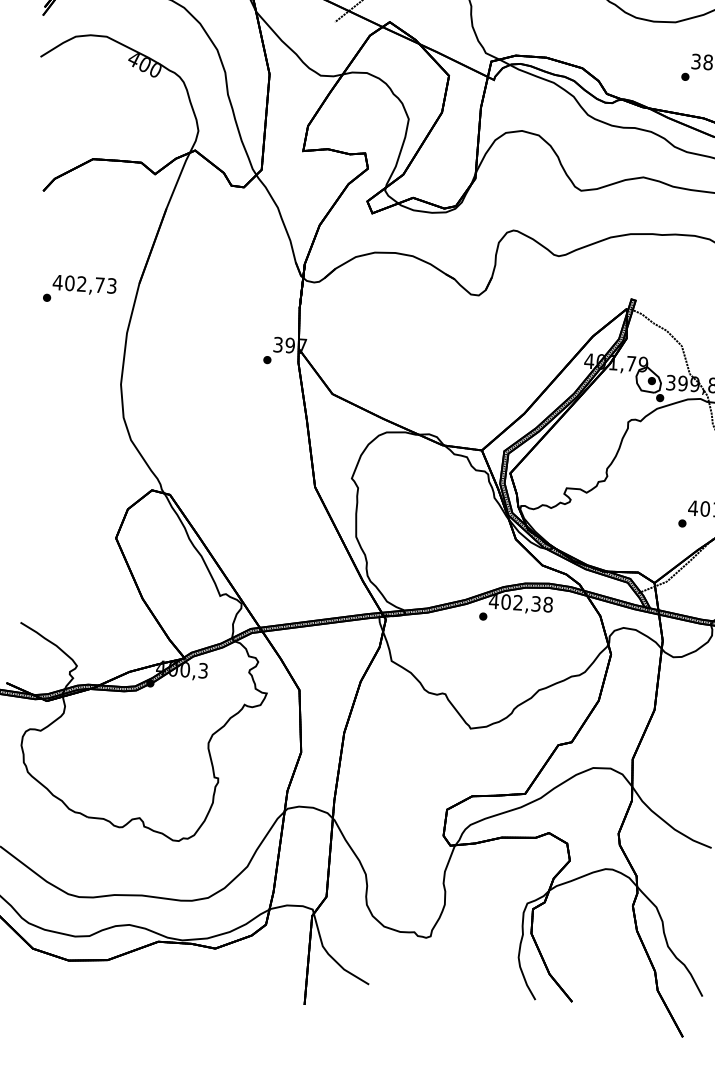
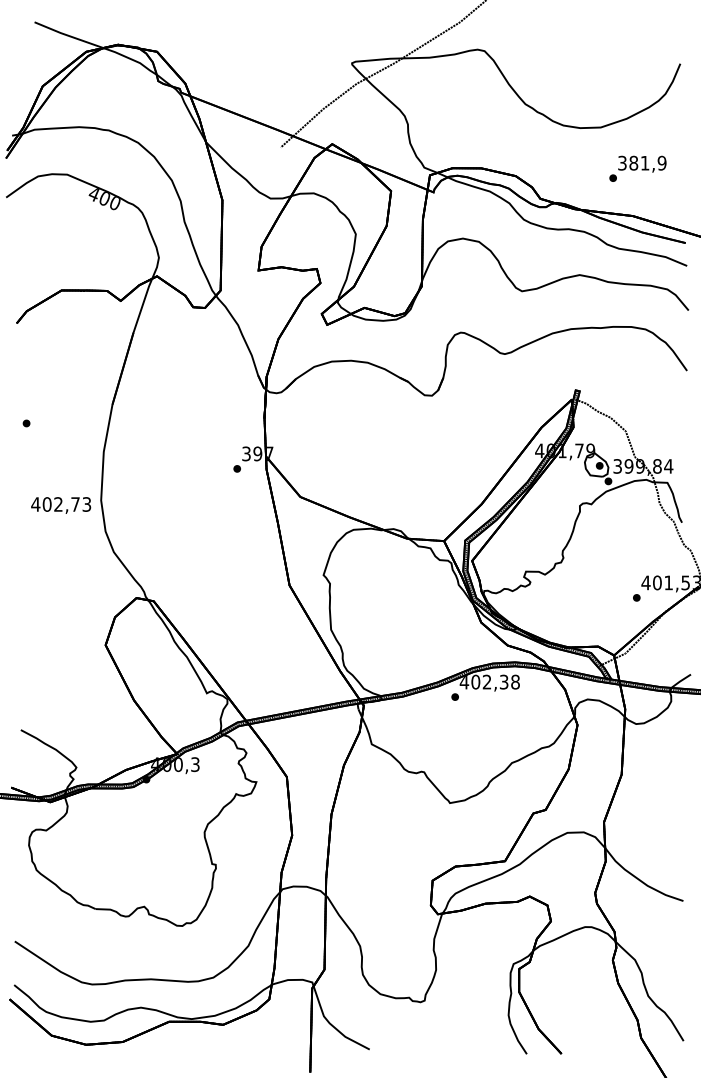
text: (85, 285) -> (61, 505), moved

